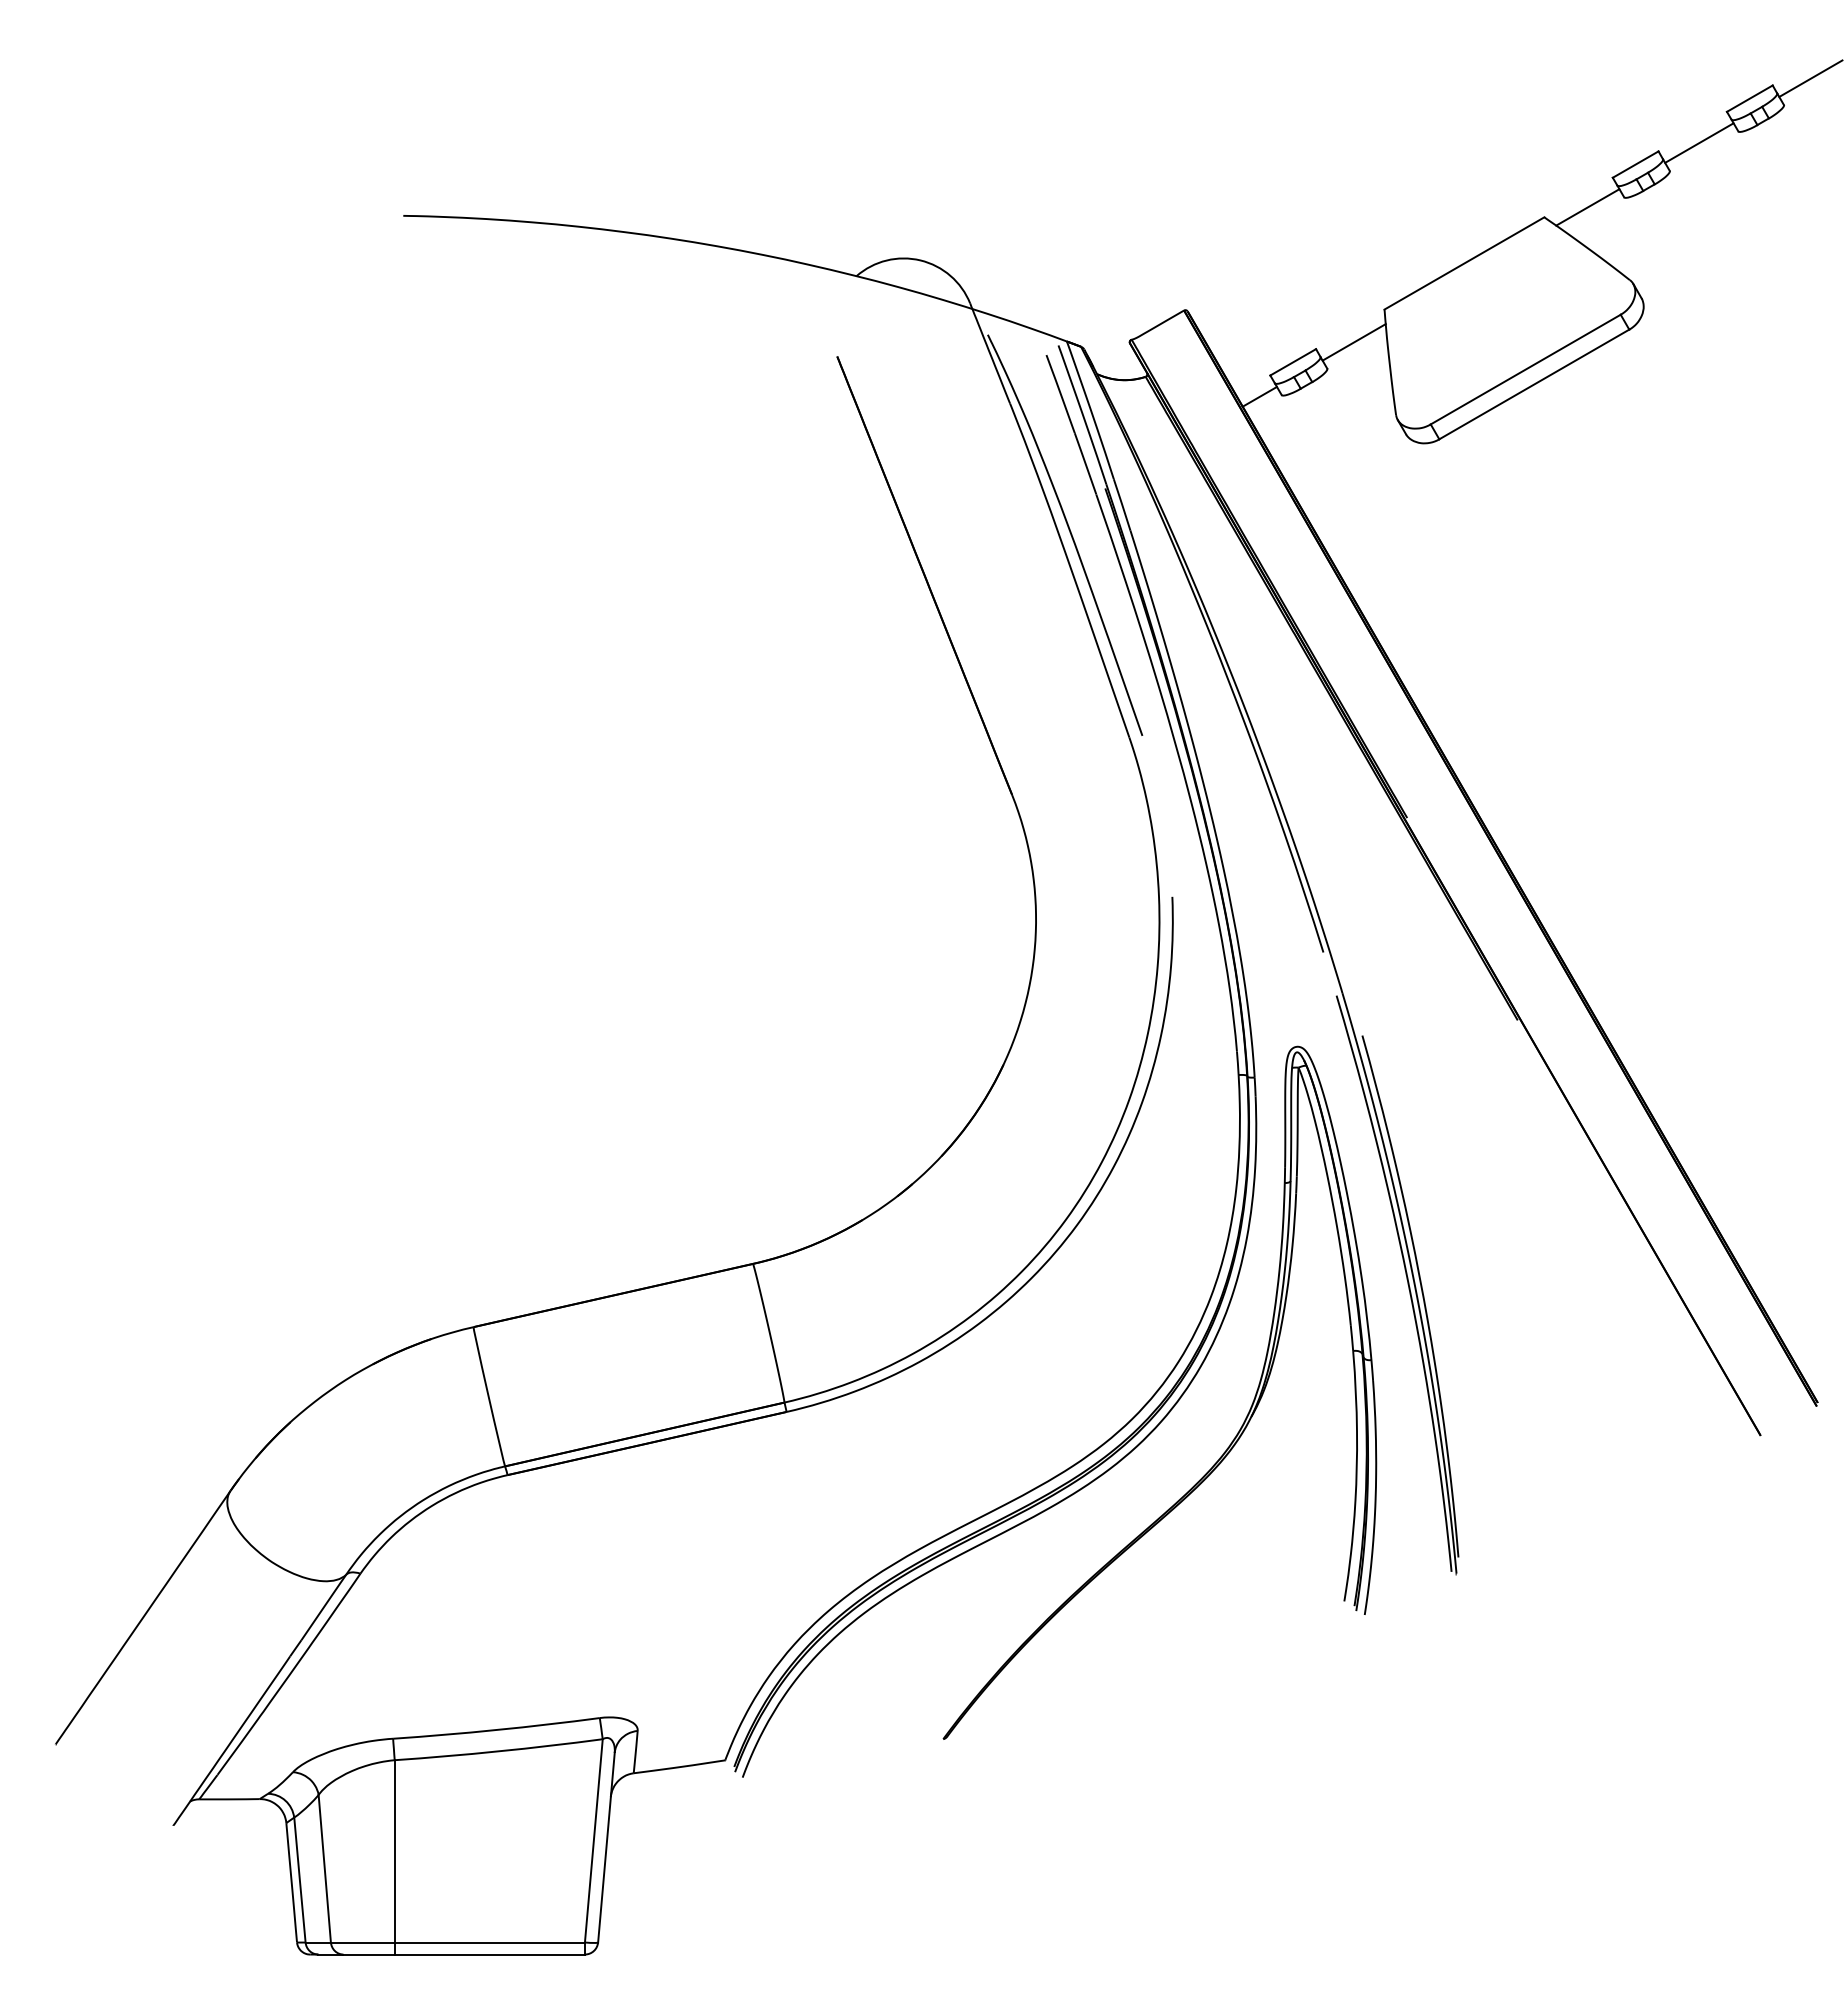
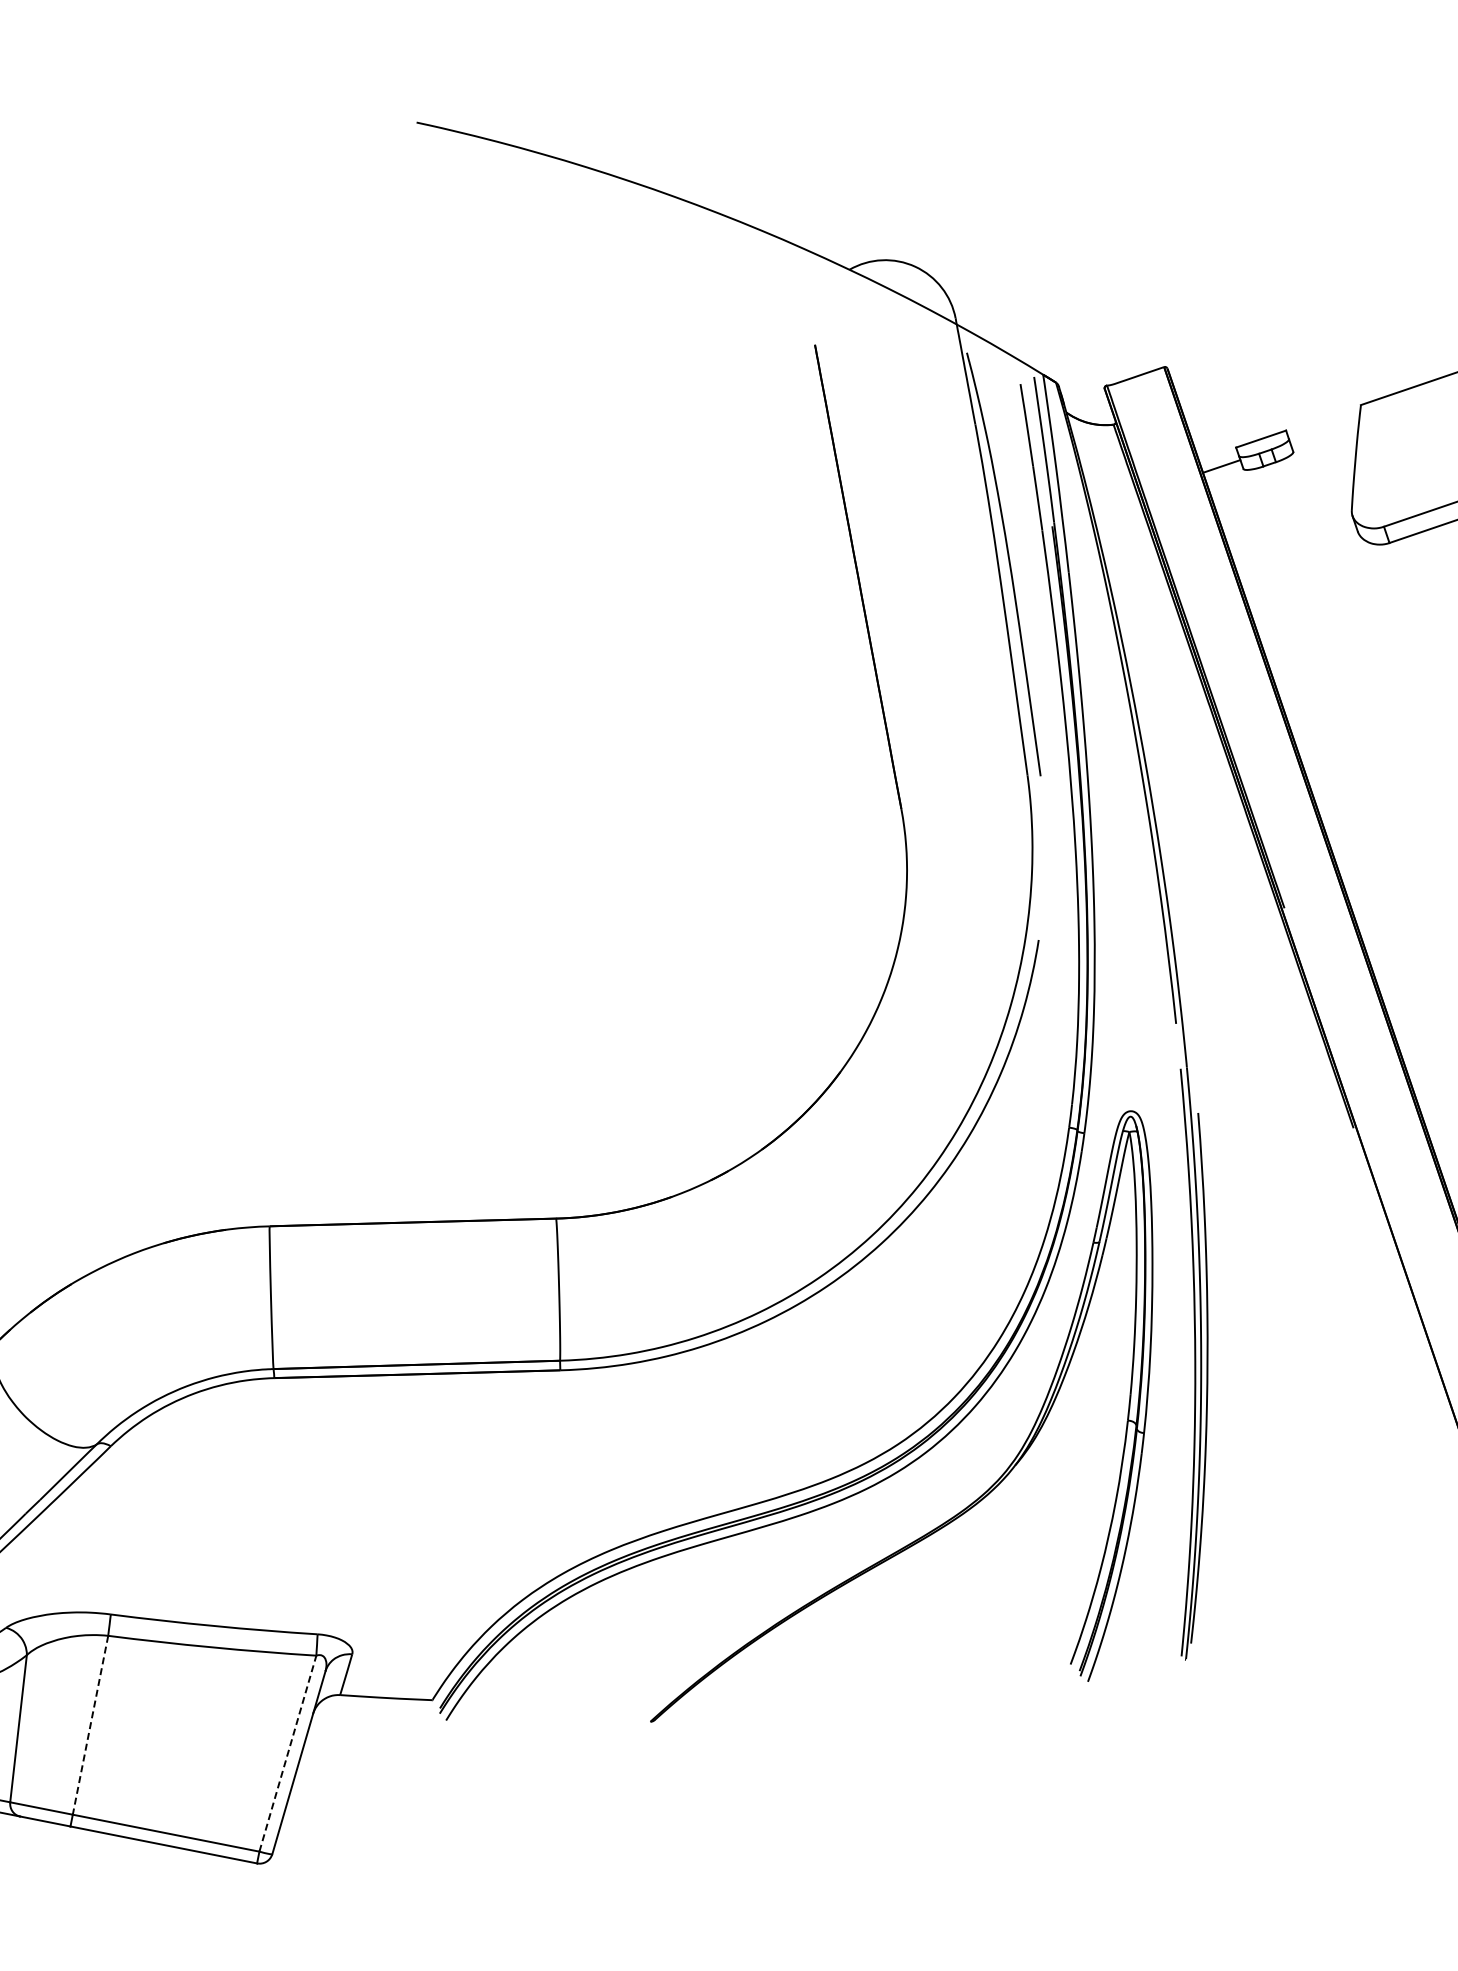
line: (1353, 342) -> (1324, 431), removed
line: (593, 1840) -> (287, 1753), solid -> dashed
line: (394, 1851) -> (90, 1725), solid -> dashed

